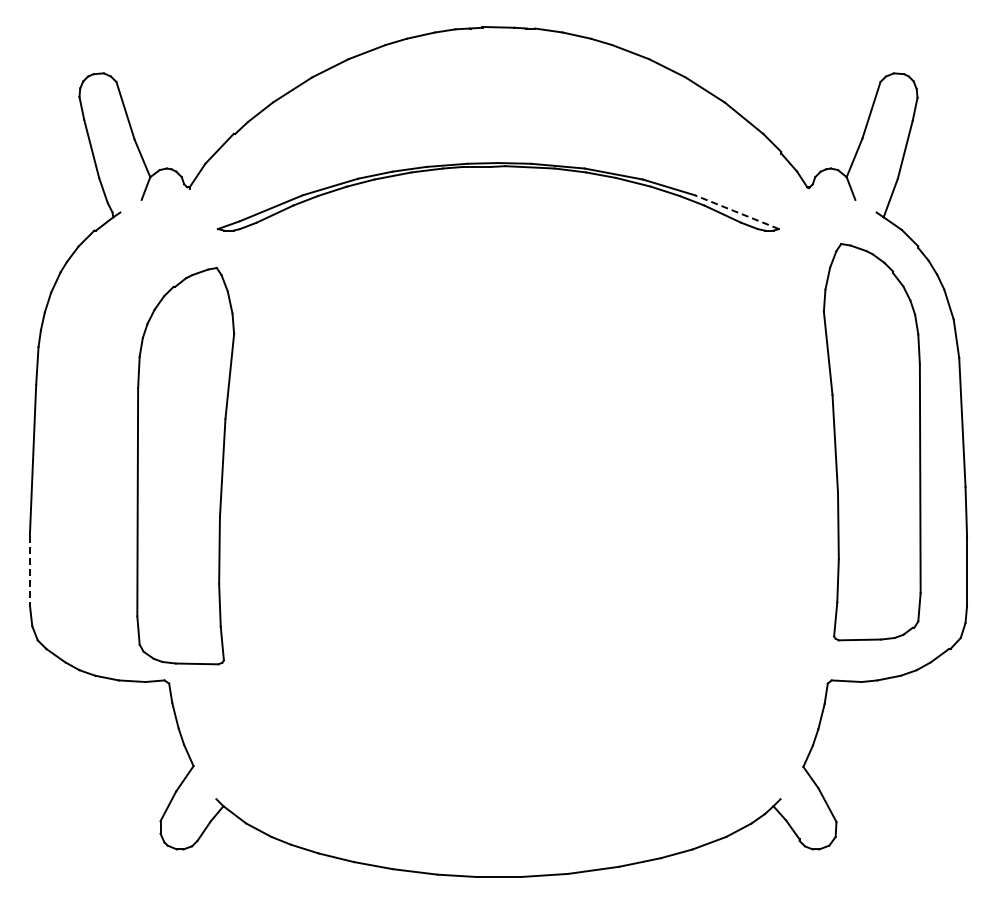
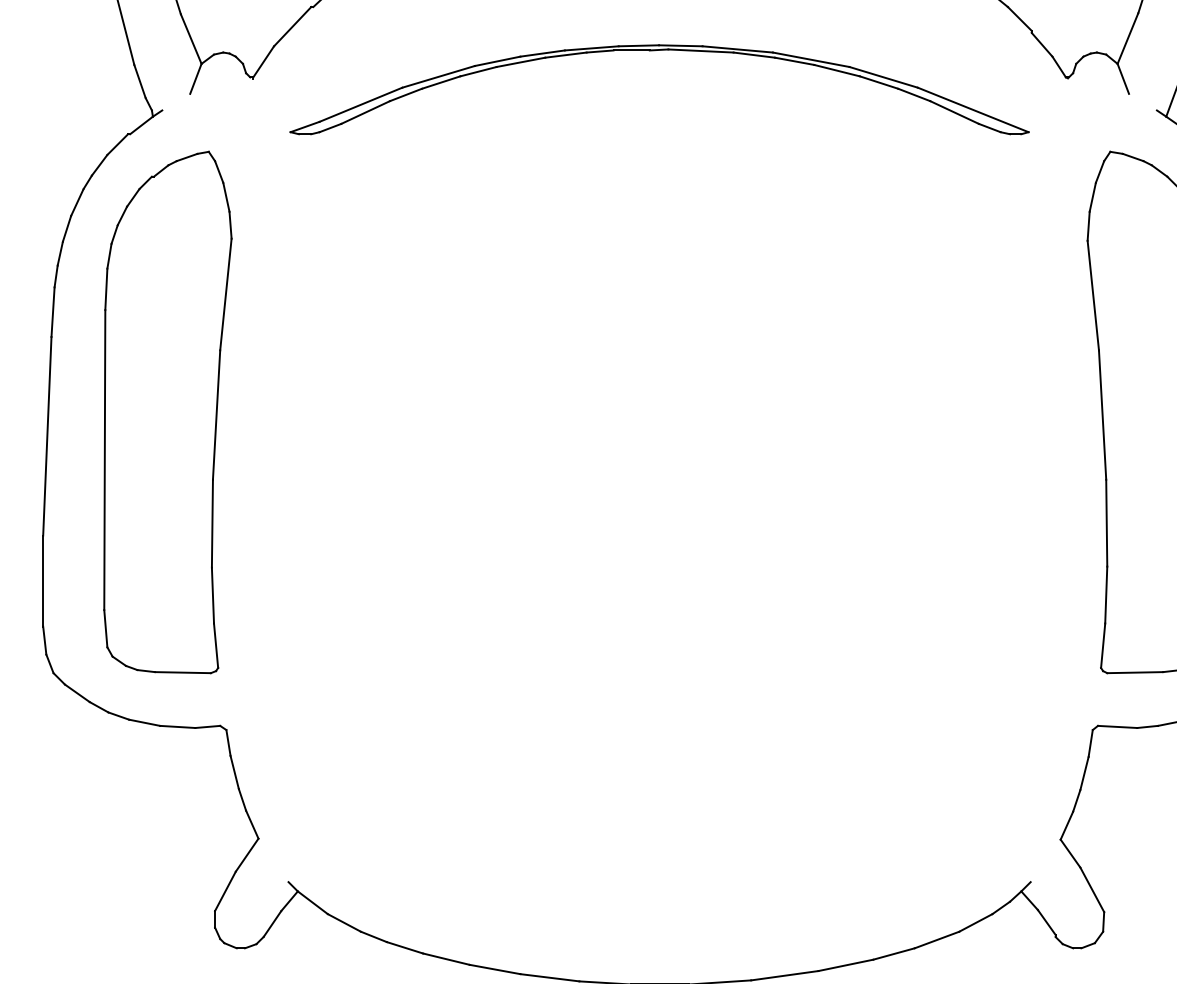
line: (736, 211) -> (972, 109), dashed -> solid
part: (185, 466) -> (167, 412), moved
line: (29, 570) -> (42, 581), dashed -> solid

